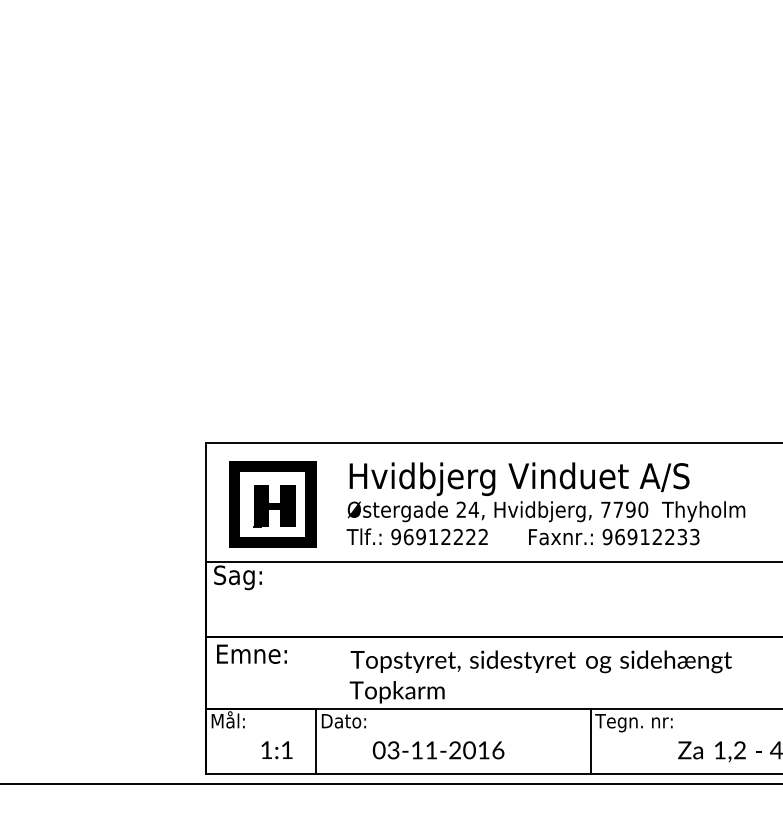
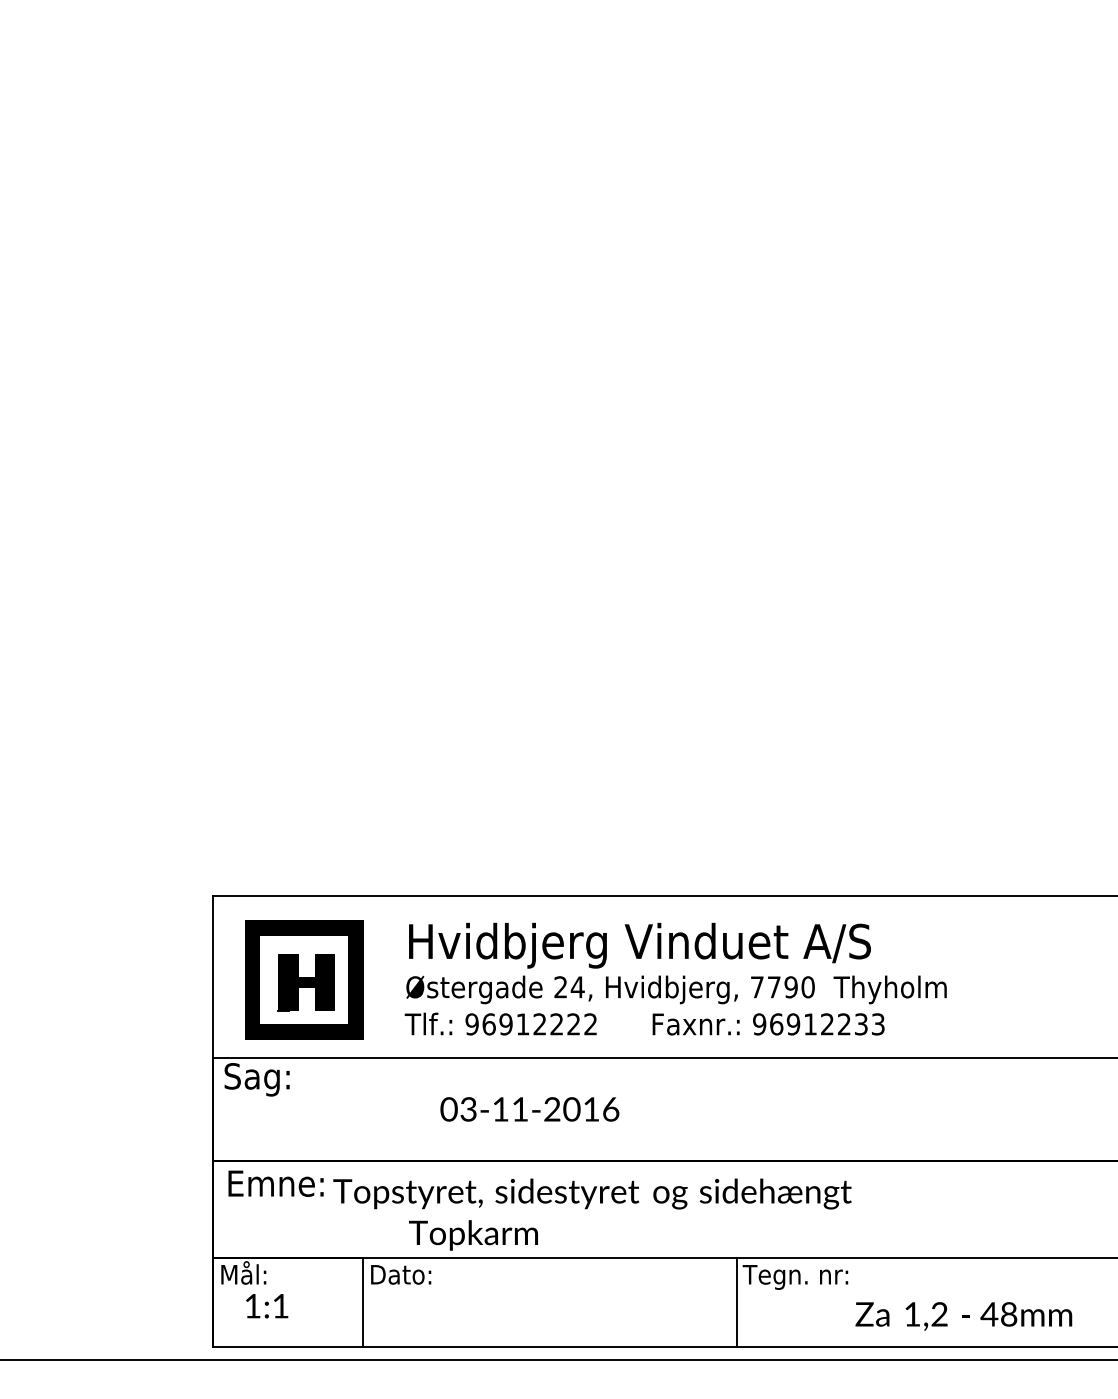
text: (541, 661) -> (592, 1193), moved
text: (277, 750) -> (267, 1306), moved
text: (438, 750) -> (529, 1109), moved

